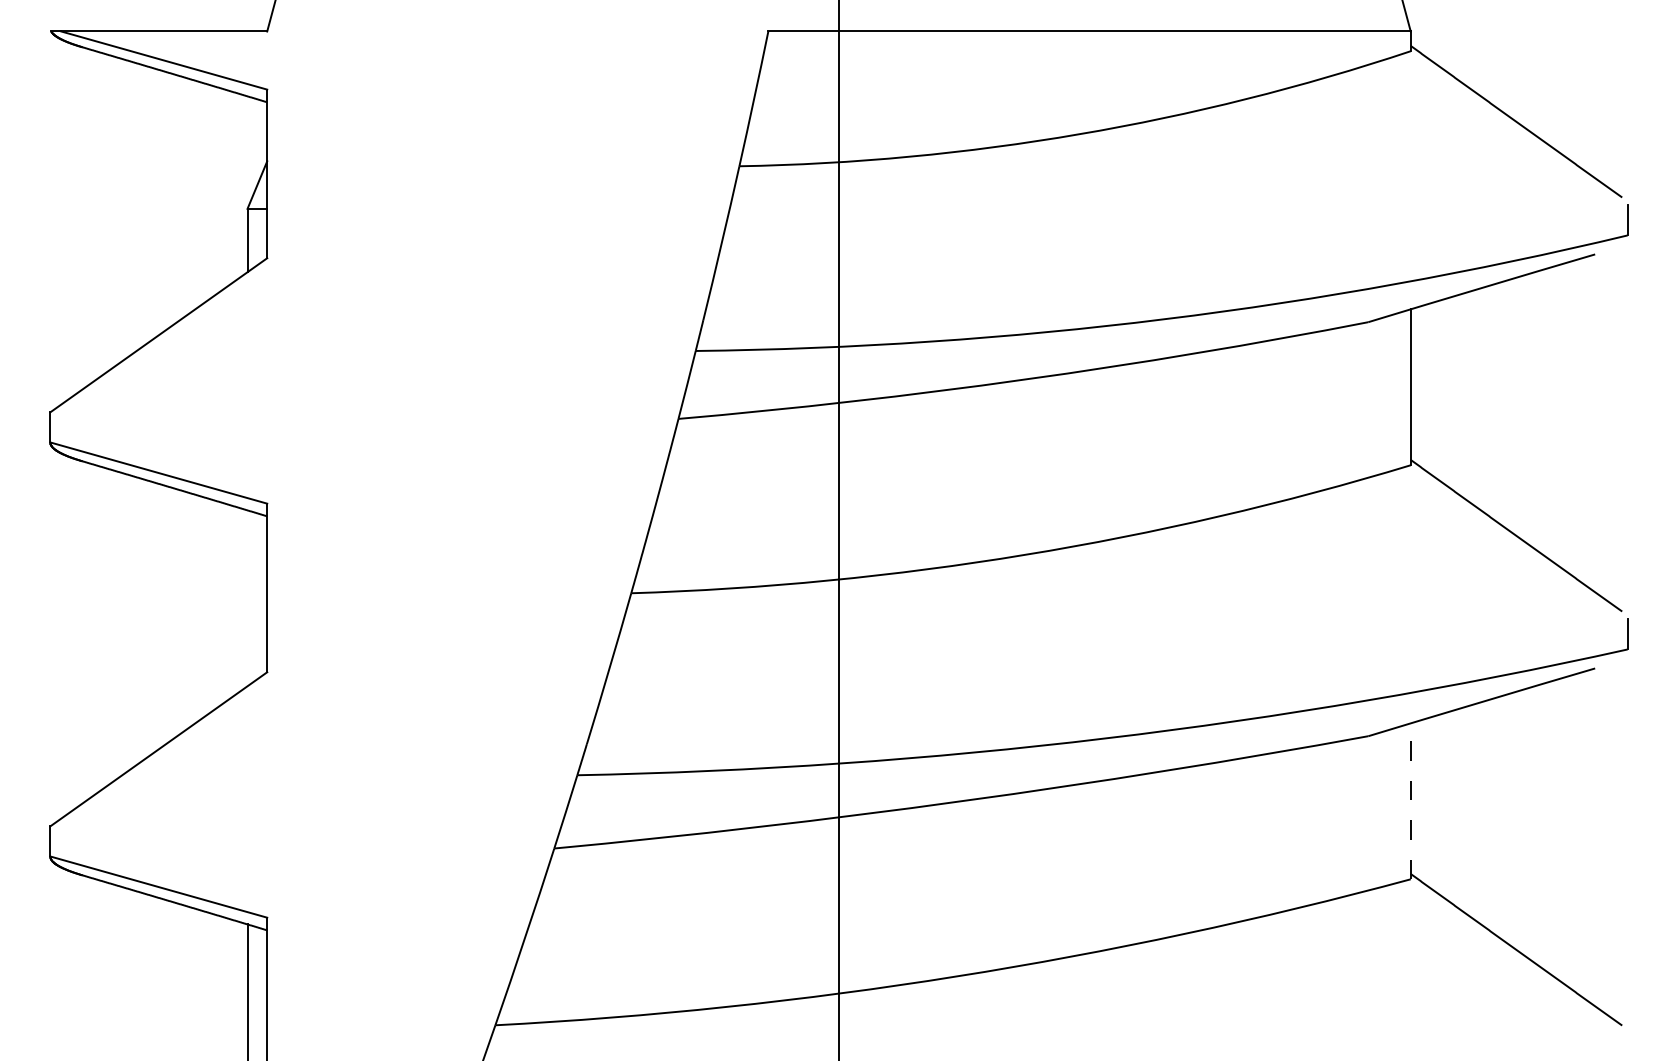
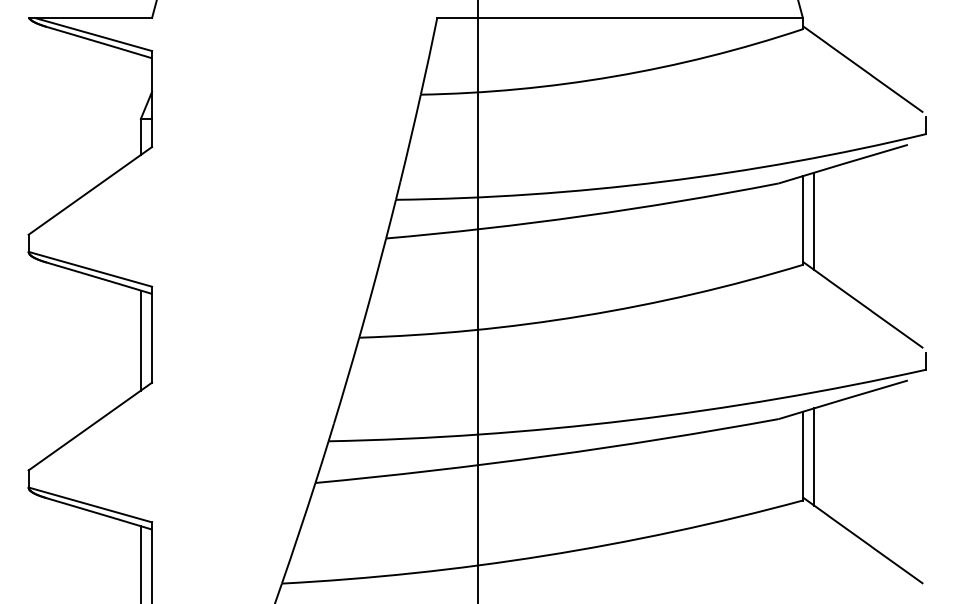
line: (1431, 387) -> (814, 220), added
line: (246, 598) -> (140, 340), added
line: (1410, 800) -> (802, 455), dashed -> solid
line: (1431, 801) -> (814, 456), added

